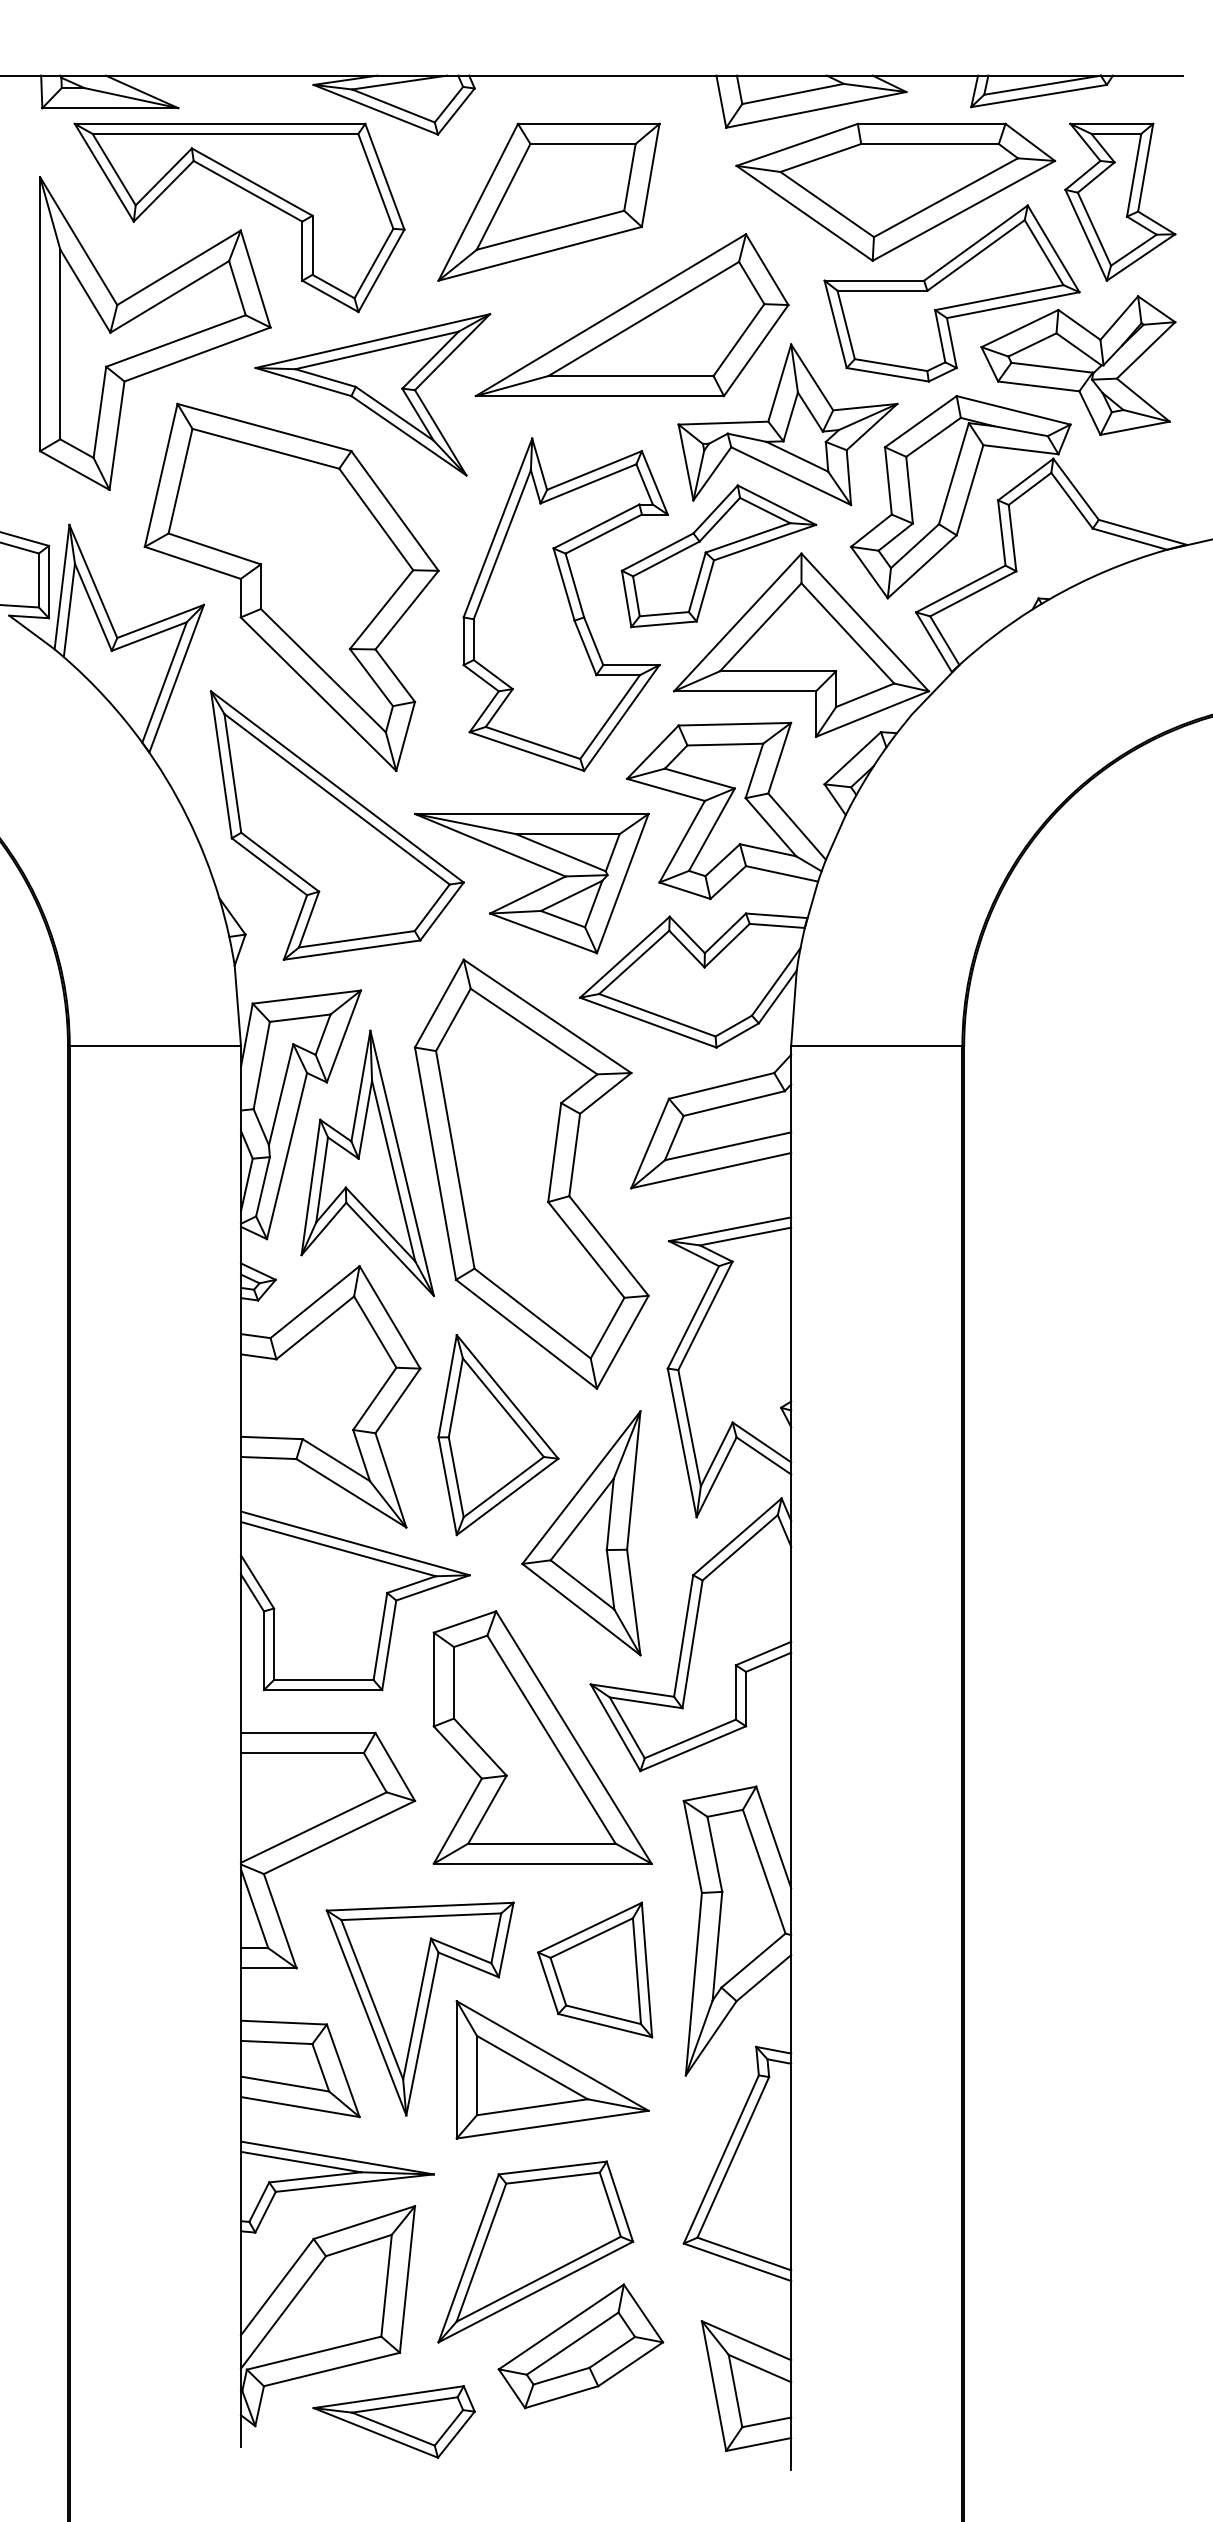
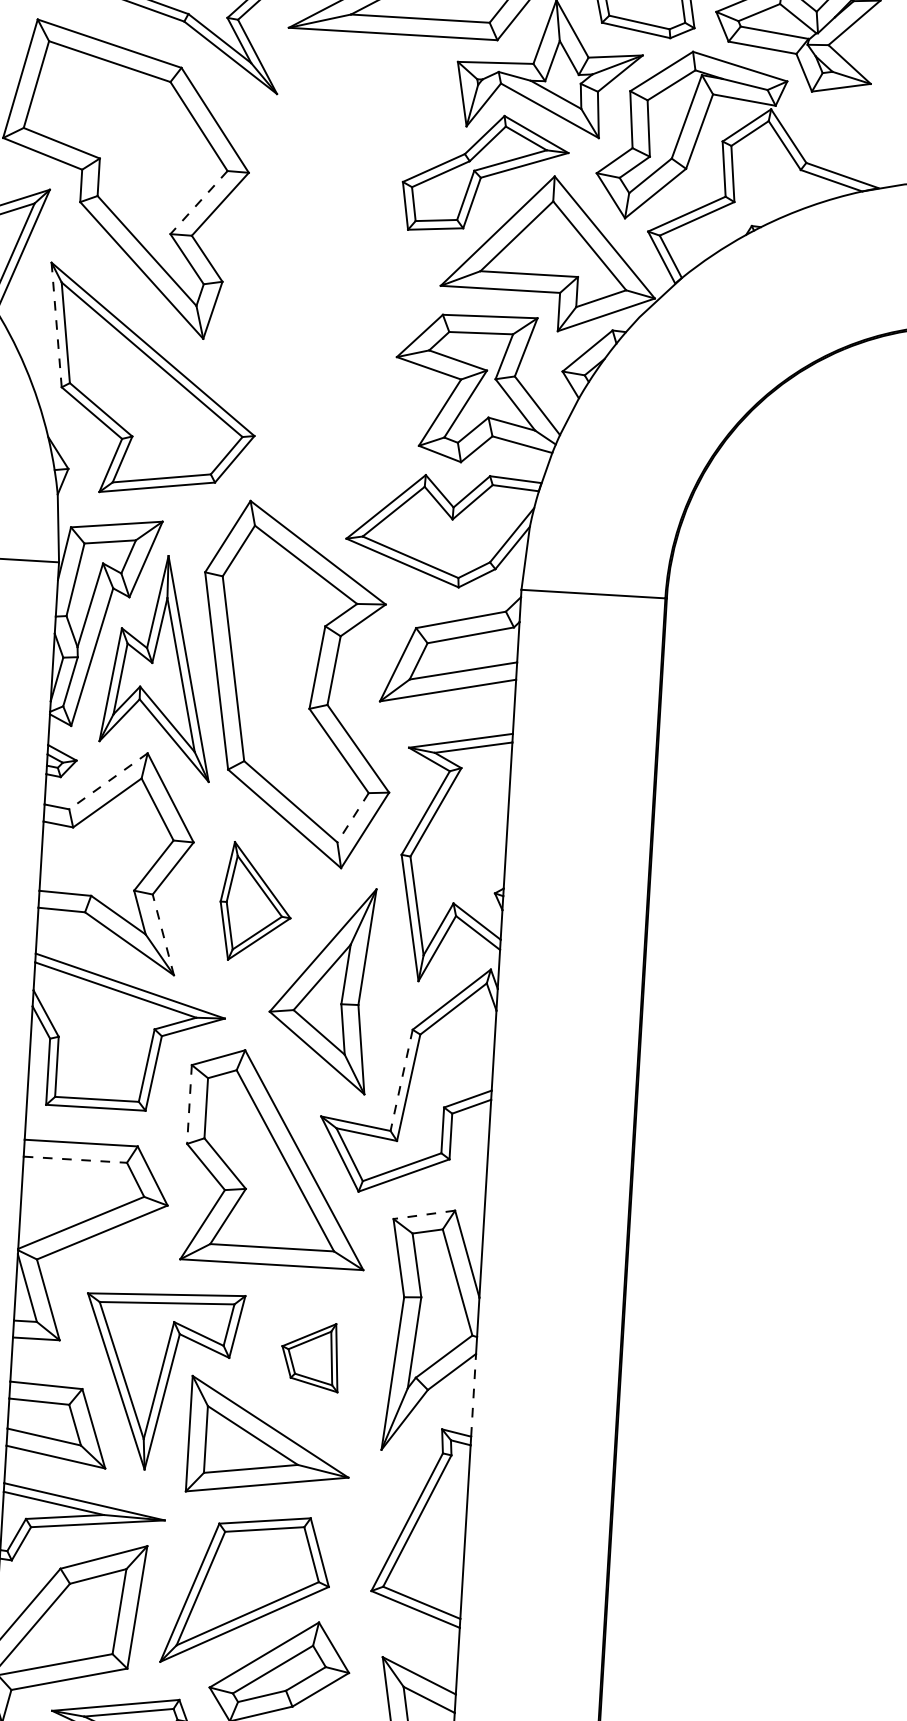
part: (565, 604) -> (353, 207), removed
line: (381, 609) -> (198, 202), solid -> dashed
line: (221, 765) -> (56, 325), solid -> dashed
part: (534, 890) -> (313, 446), removed
line: (314, 1302) -> (108, 781), solid -> dashed
line: (607, 1328) -> (352, 818), solid -> dashed
part: (498, 1435) -> (256, 902), size x0.7
line: (390, 1480) -> (163, 935), solid -> dashed
line: (683, 1636) -> (401, 1080), solid -> dashed
line: (433, 1679) -> (189, 1104), solid -> dashed
line: (302, 1753) -> (75, 1160), solid -> dashed
line: (720, 1793) -> (424, 1214), solid -> dashed
part: (595, 1969) -> (310, 1356), size x0.6
line: (791, 2003) -> (473, 1394), solid -> dashed

